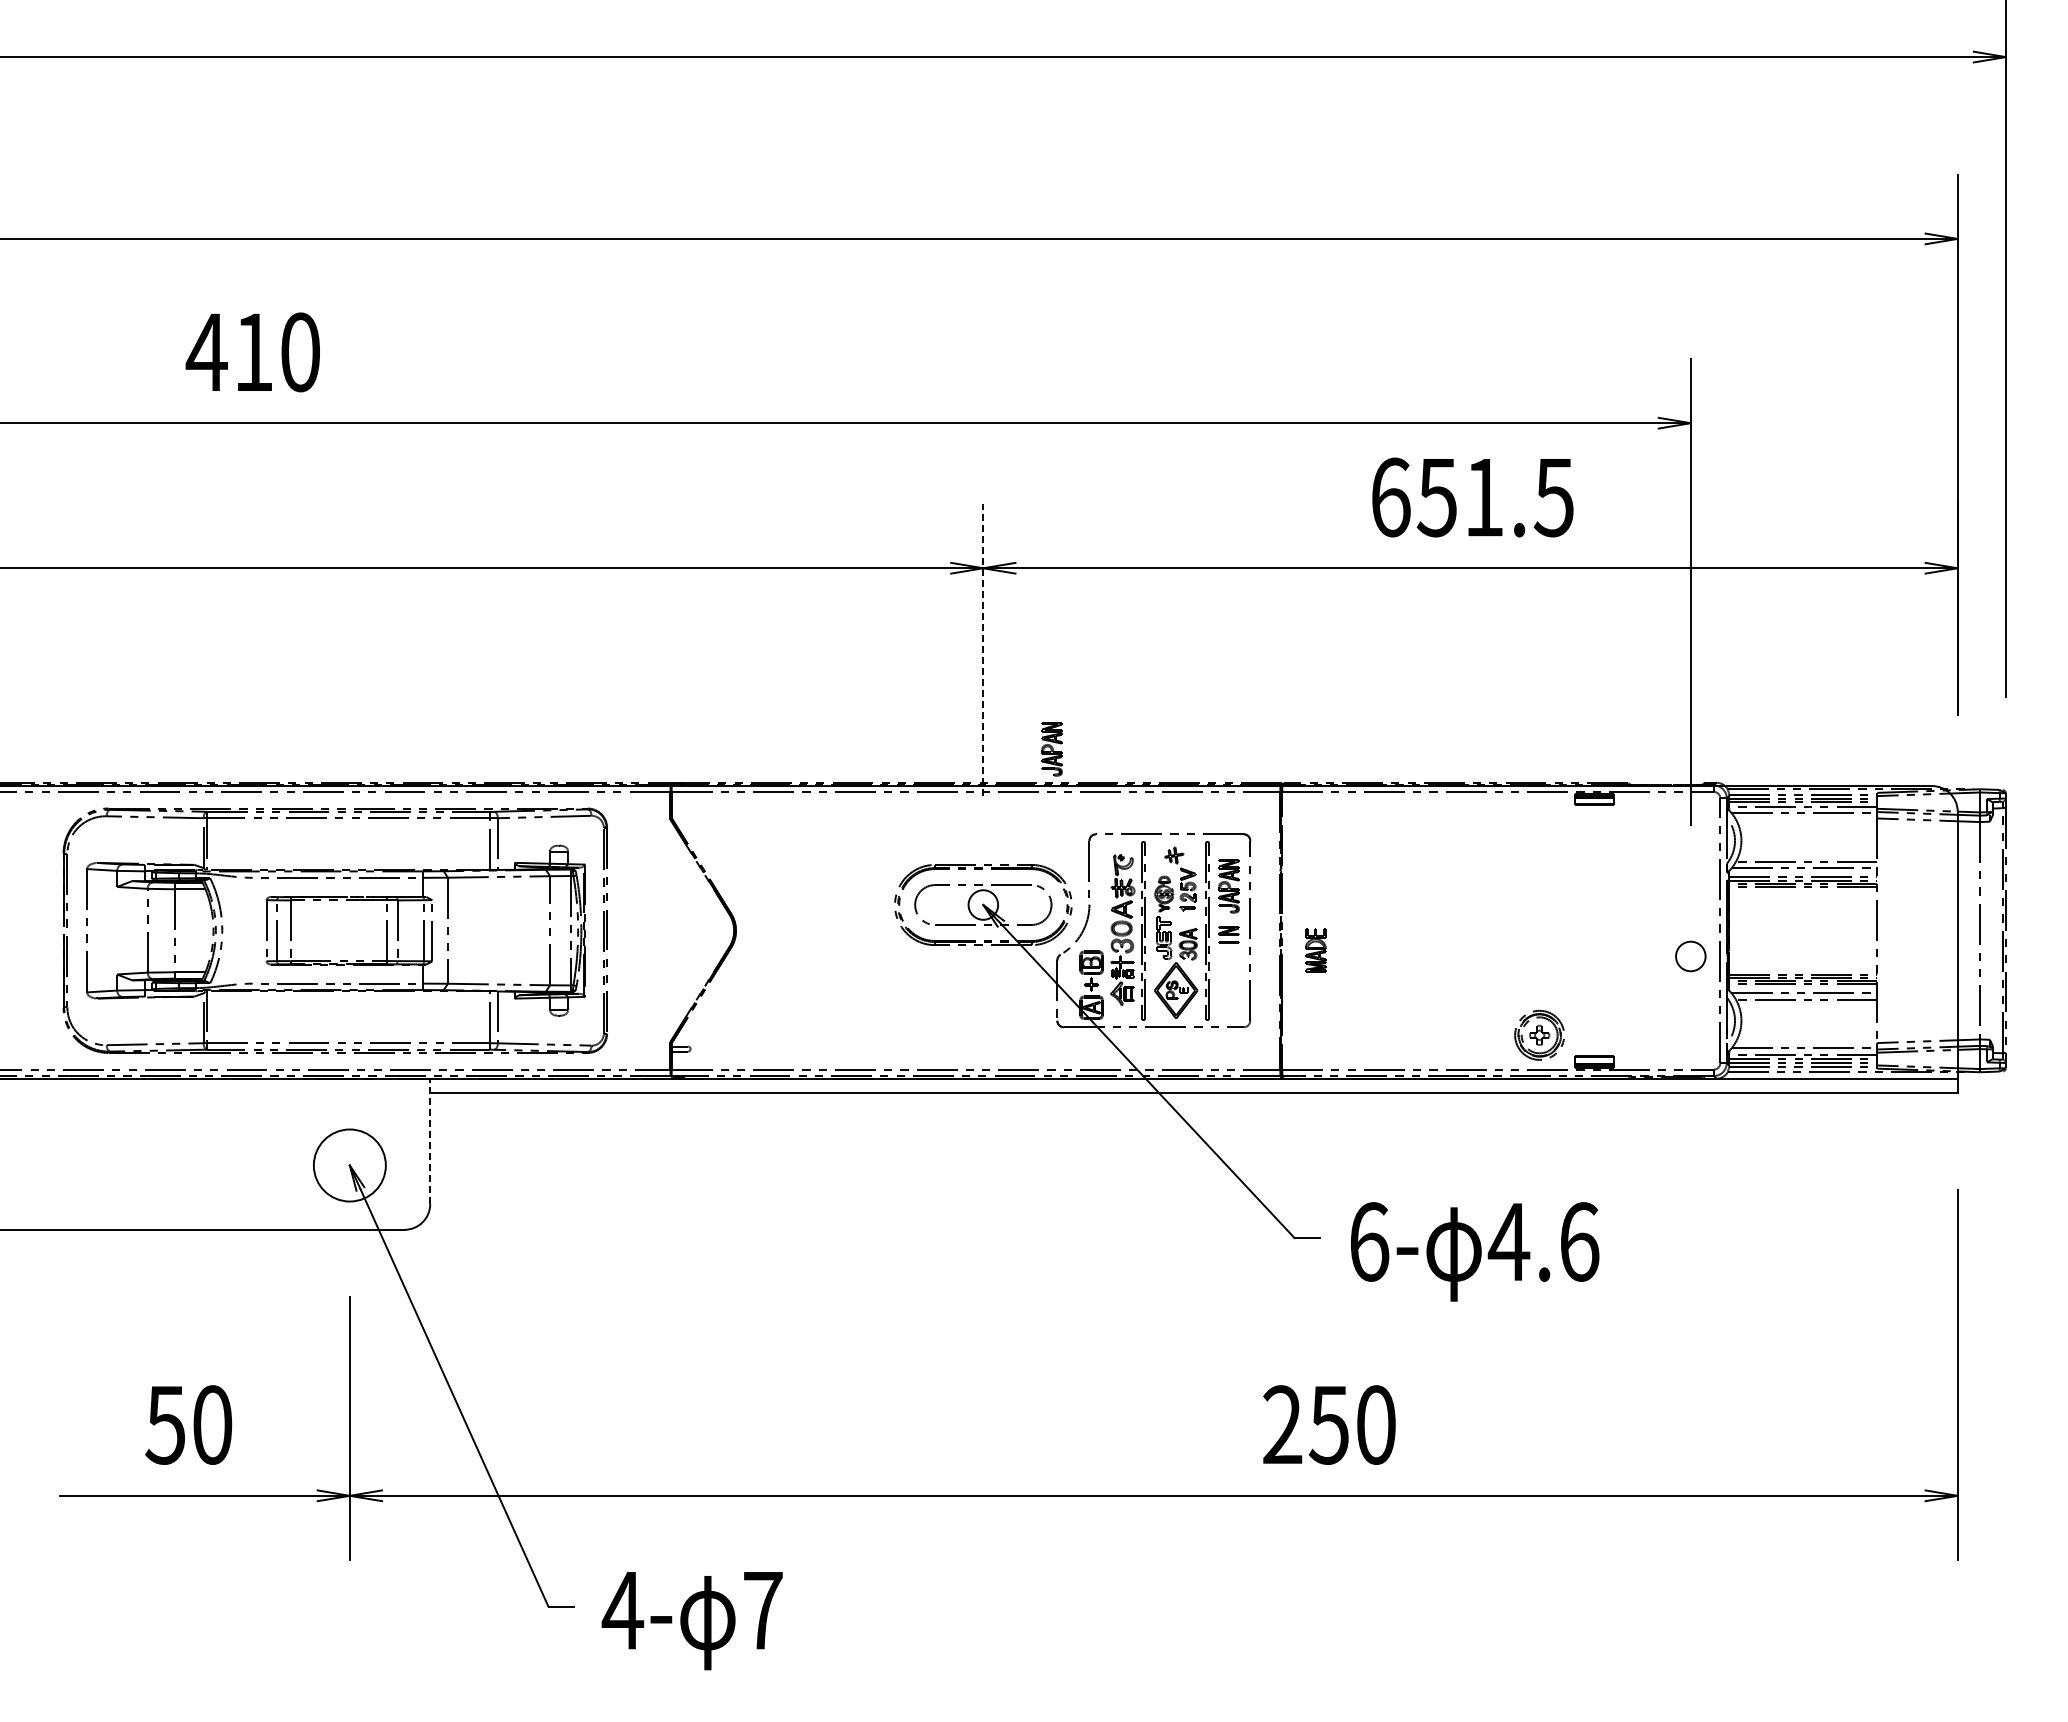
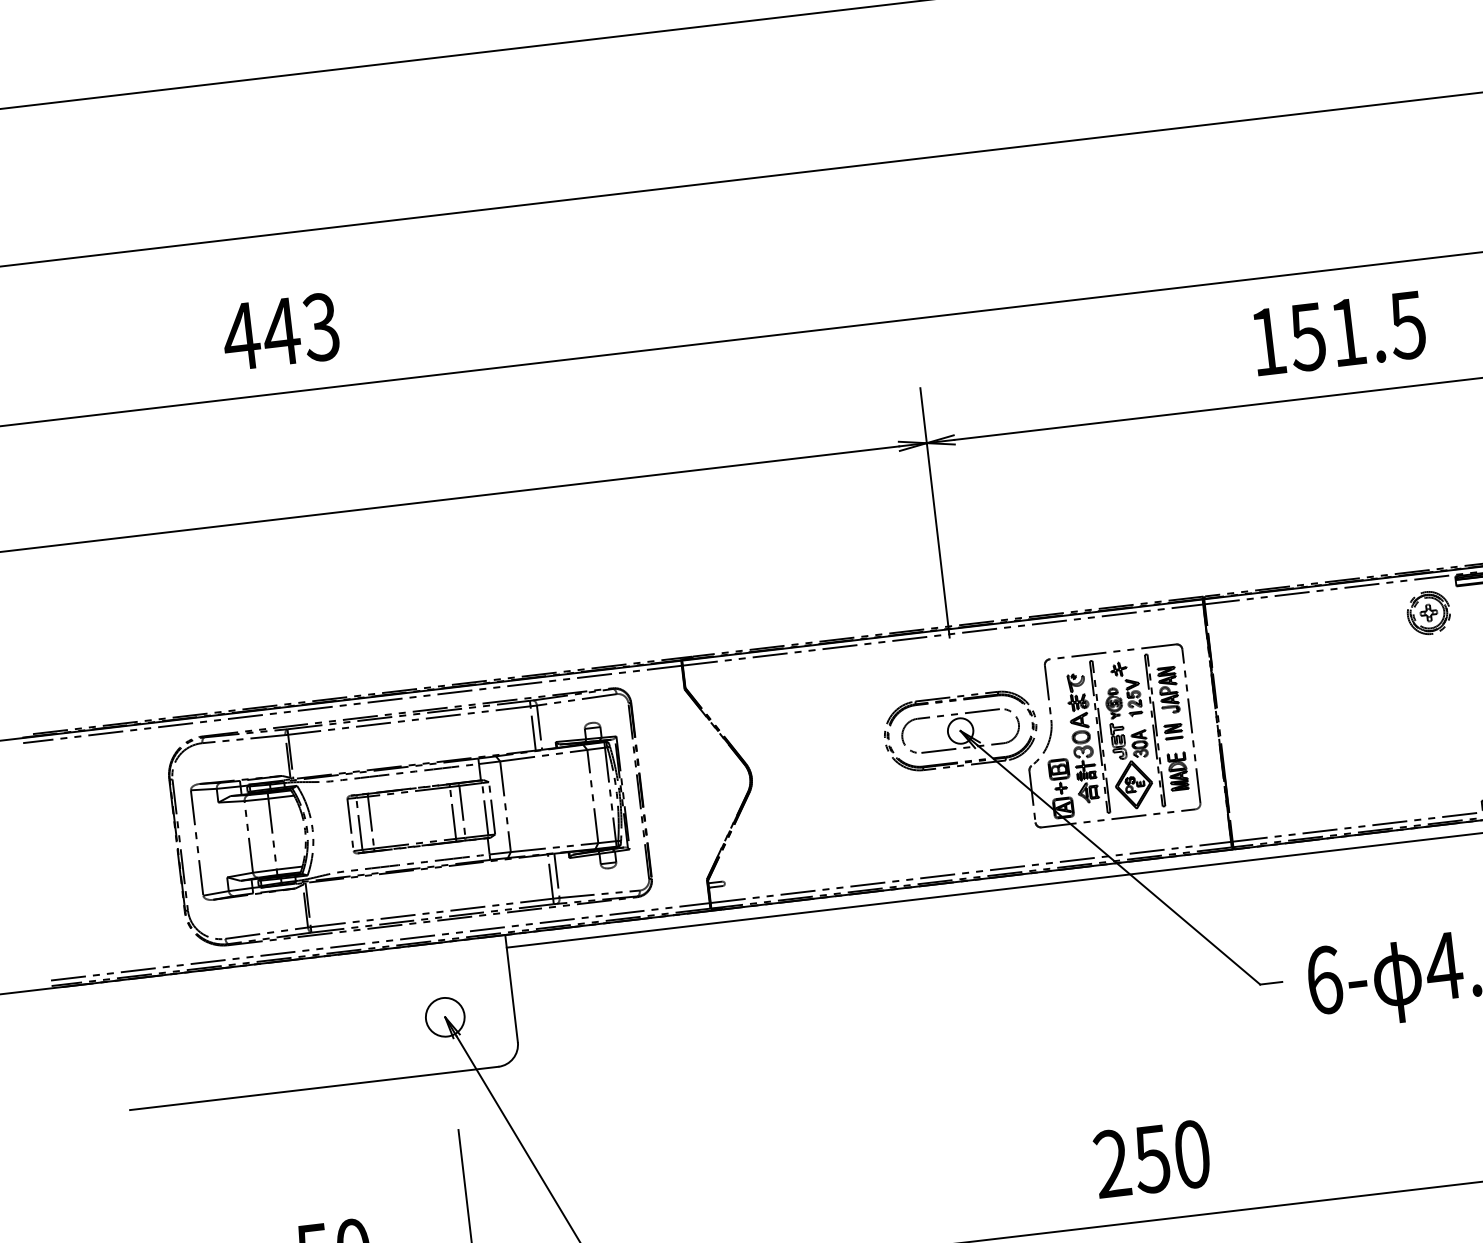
text: (275, 352) -> (300, 329), 410 -> 443
text: (1391, 497) -> (1268, 341), 651.5 -> 151.5
line: (983, 649) -> (935, 512), dashed -> solid
part: (1051, 749) -> (1003, 591), removed
part: (1315, 950) -> (1177, 771), moved
part: (1539, 1034) -> (1428, 612), moved
line: (430, 1141) -> (511, 988), dashed -> solid
circle: (349, 1165) -> (444, 1017), size x0.62
text: (1329, 1424) -> (1152, 1158), moved

